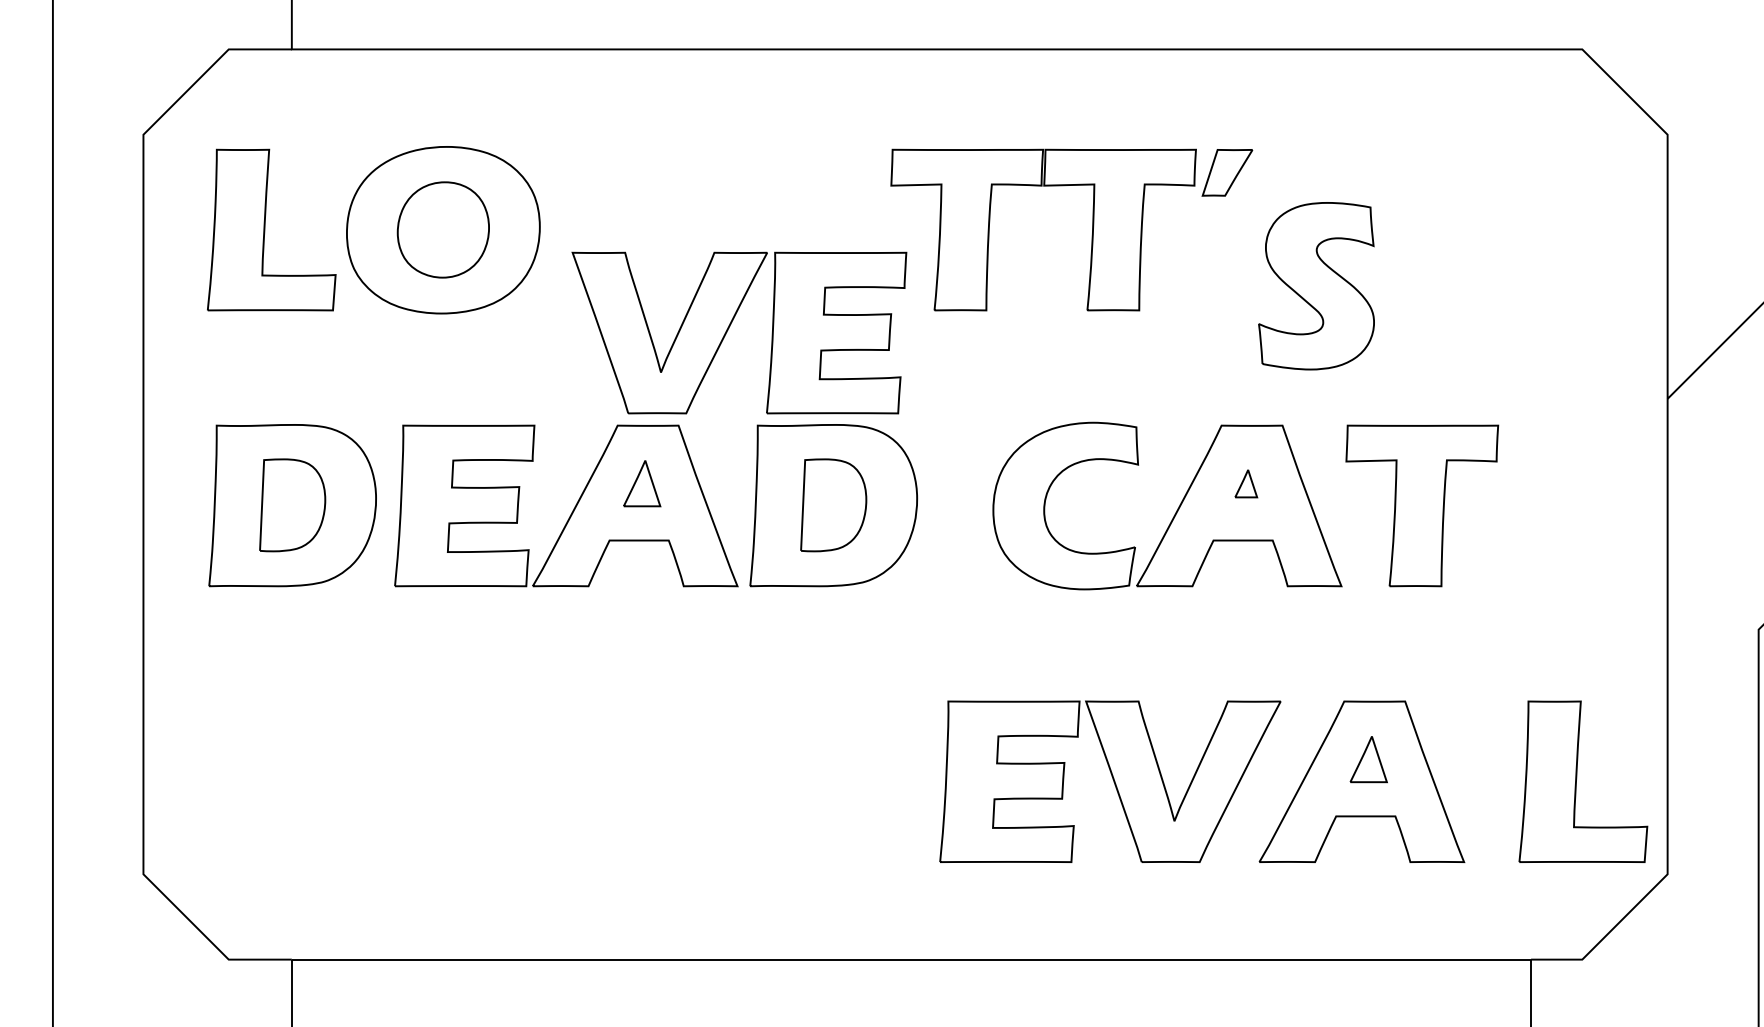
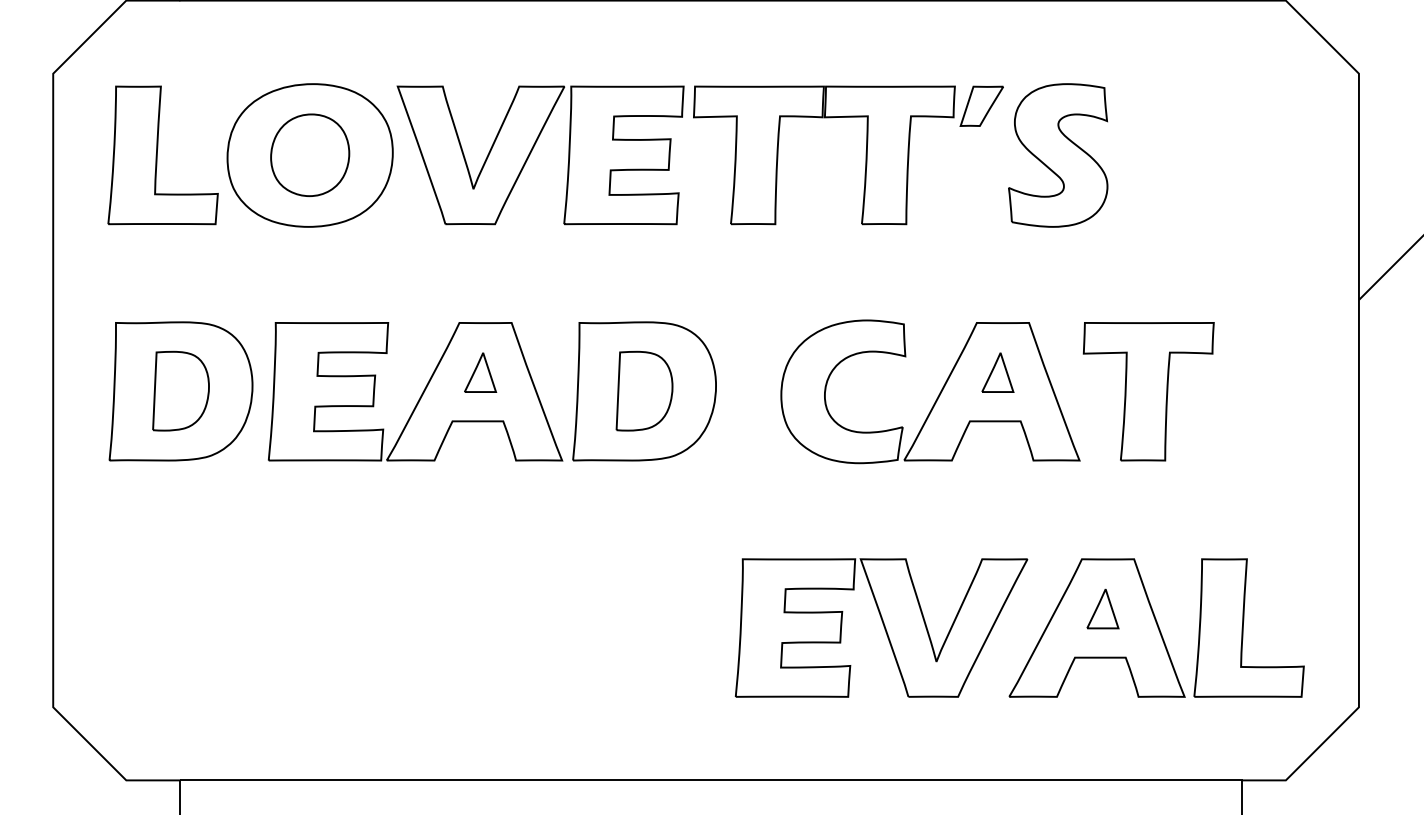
part: (1316, 286) -> (1058, 155), moved
part: (729, 328) -> (532, 151), moved
part: (1246, 483) -> (998, 372), size x1.67
part: (1577, 778) -> (1244, 625), moved

